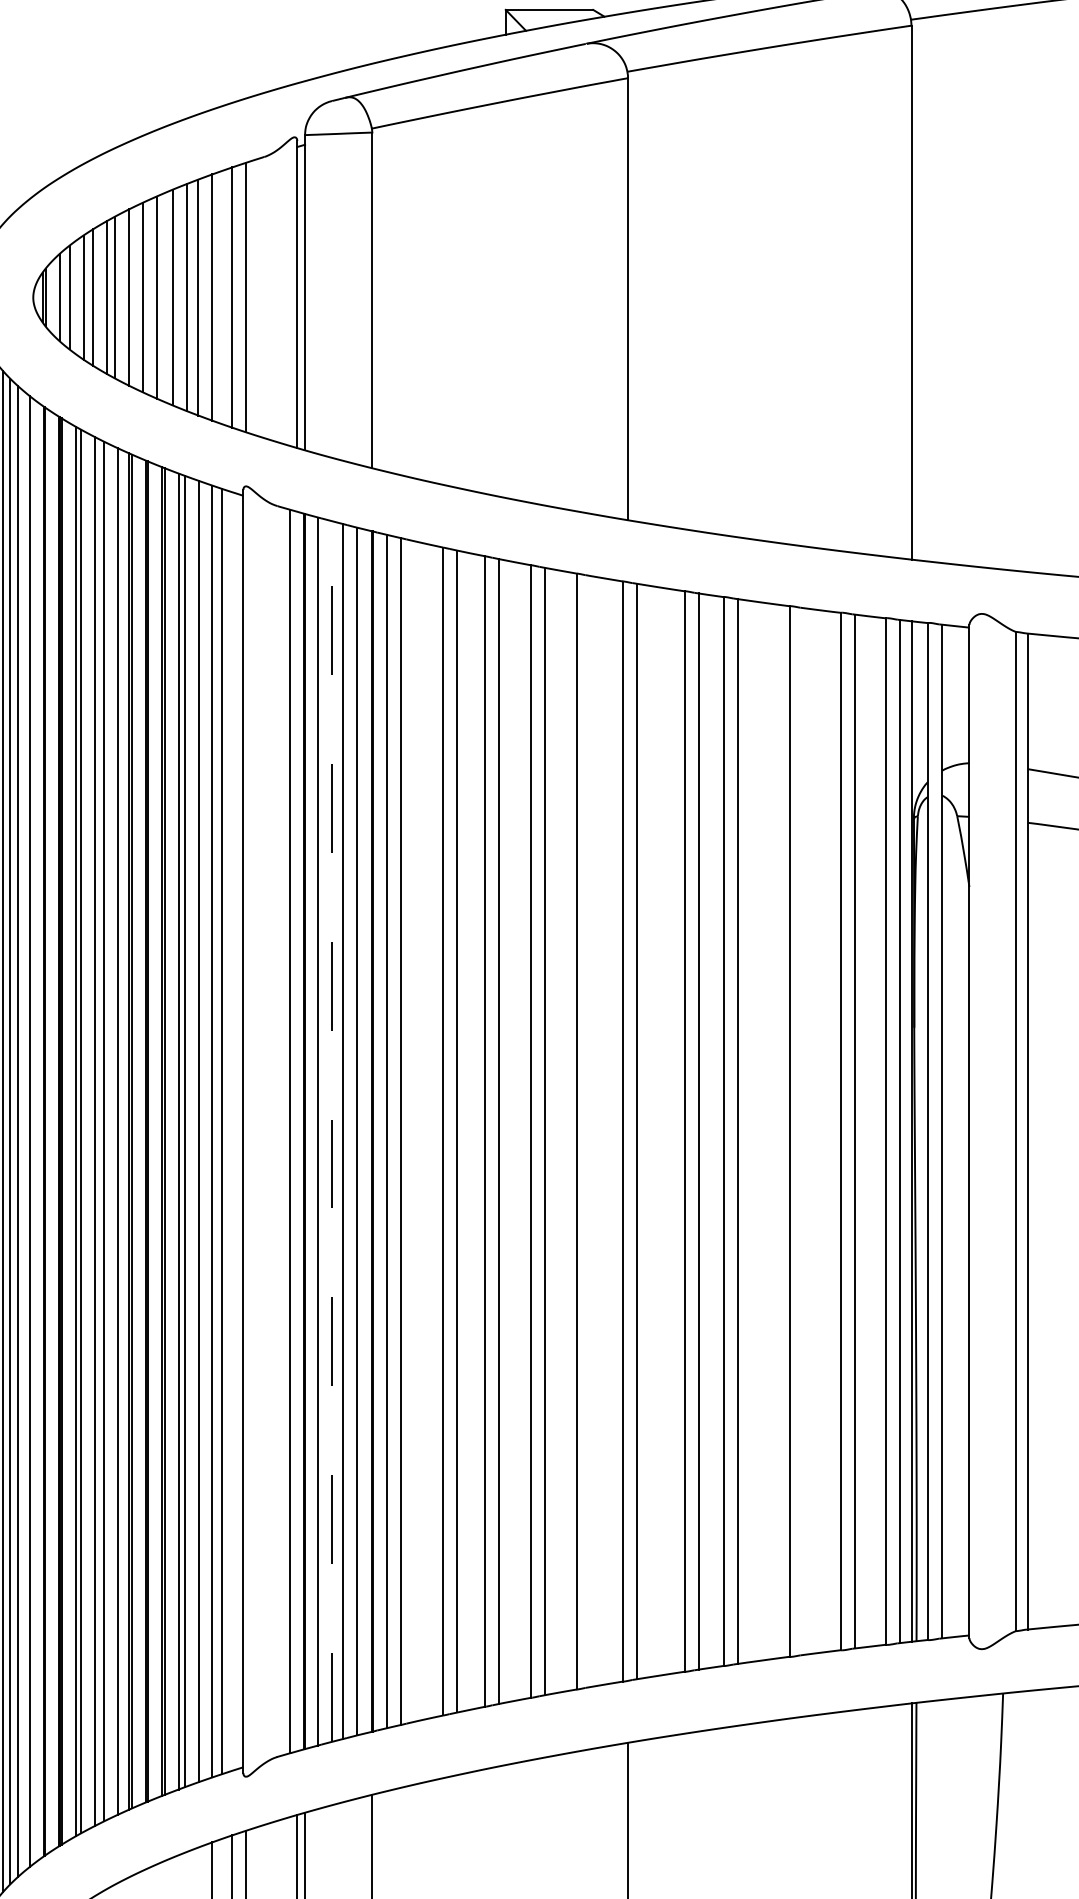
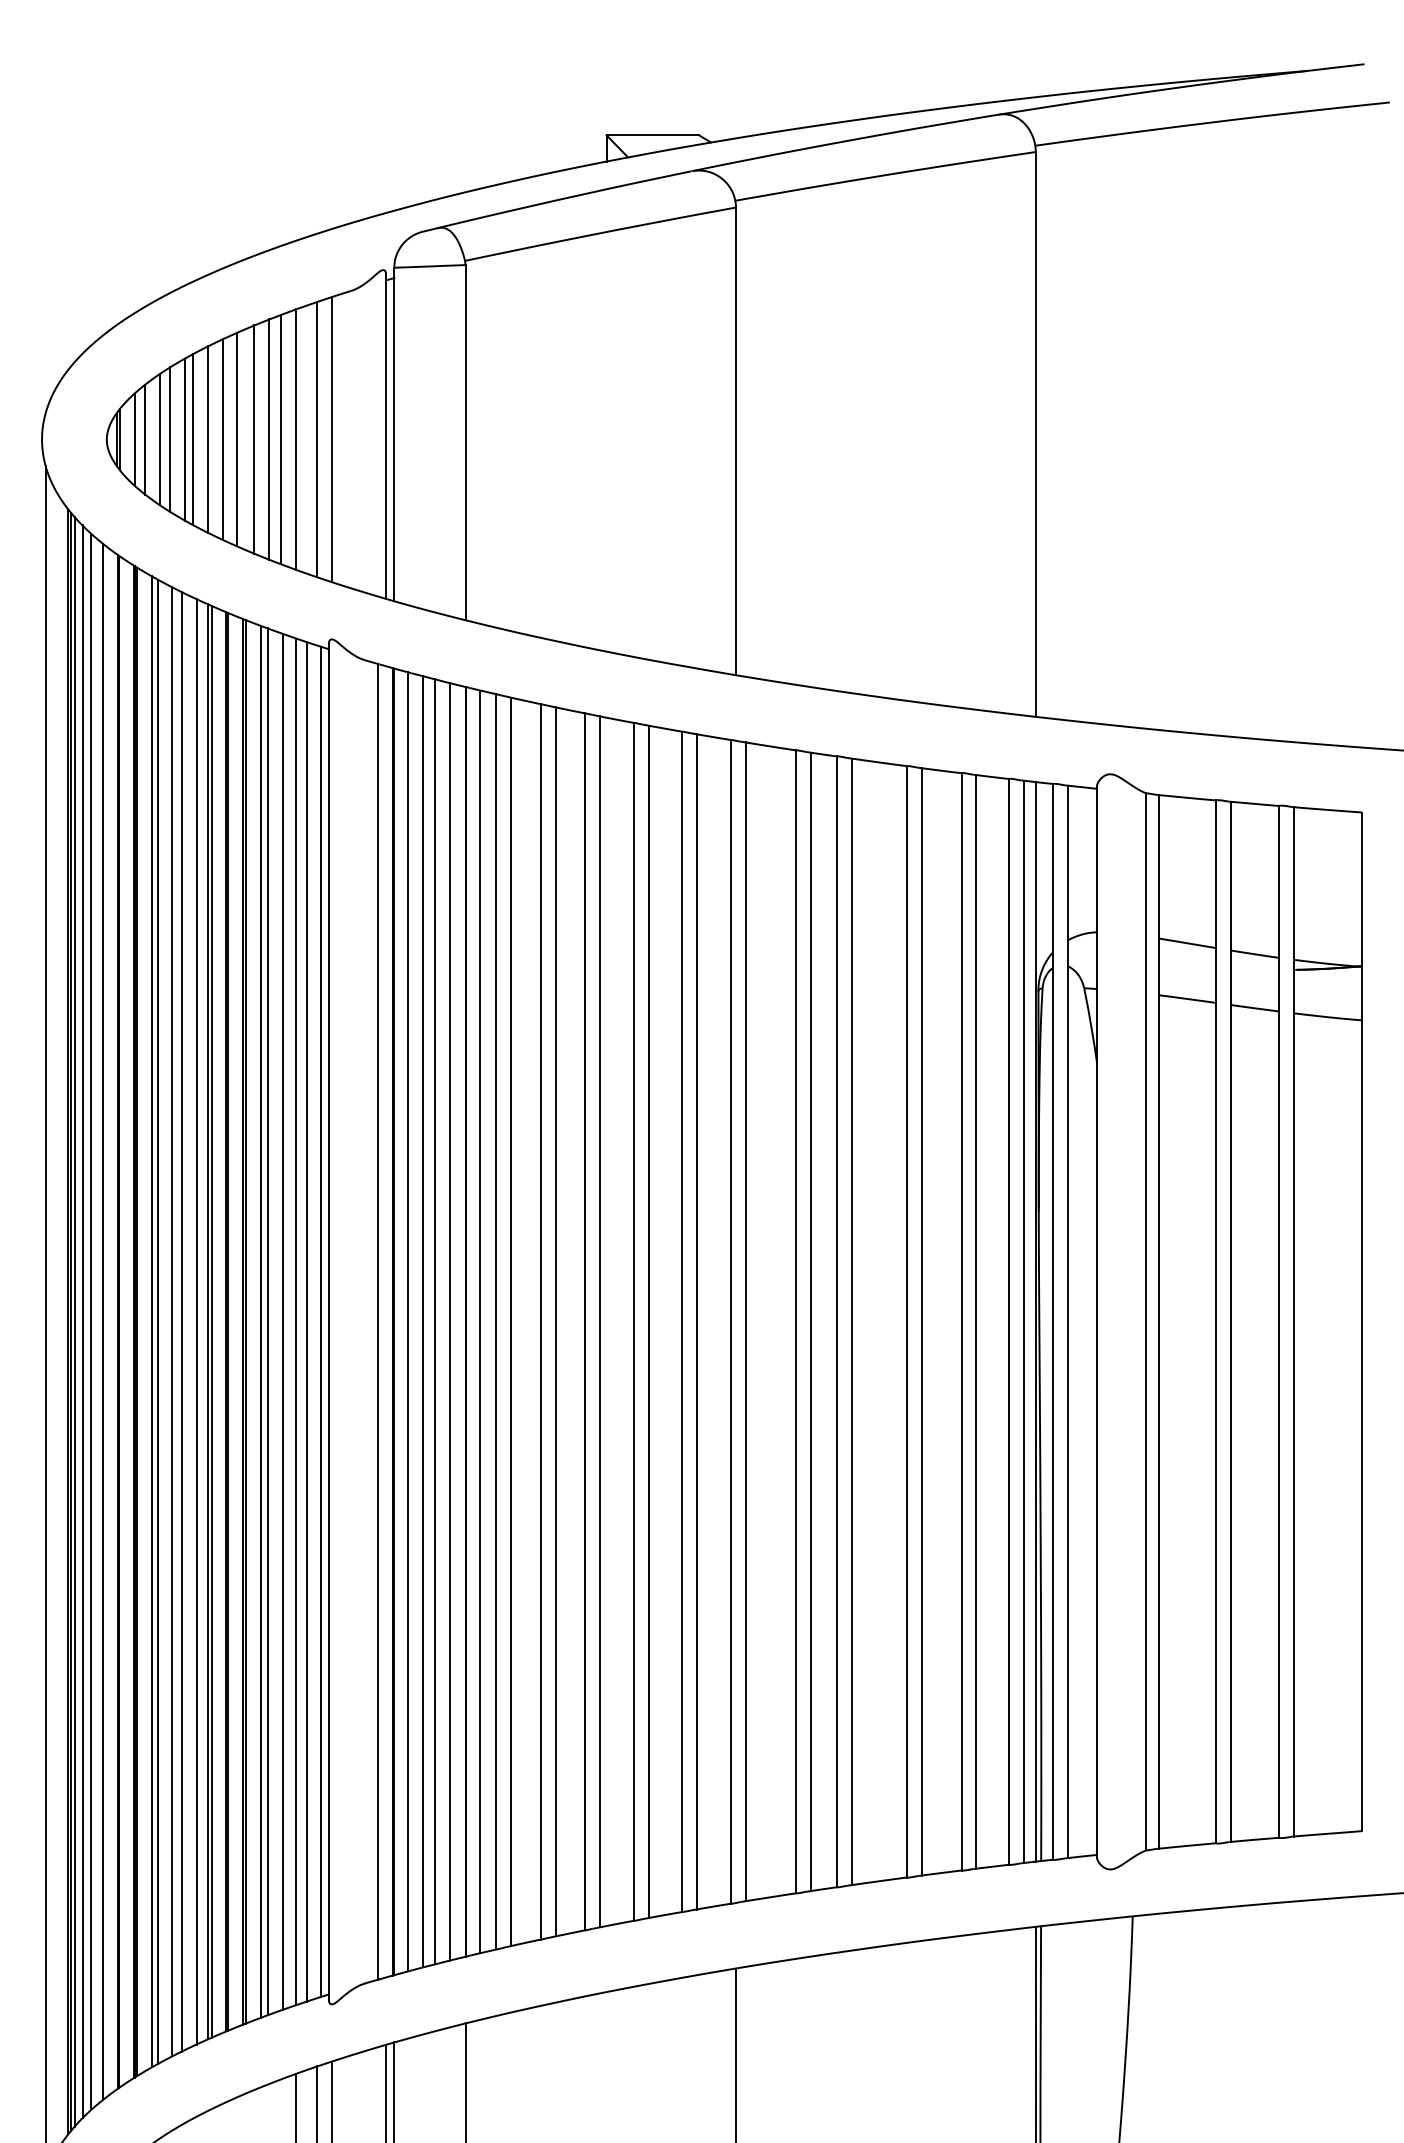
line: (236, 1131) -> (321, 1321), added
line: (332, 1131) -> (423, 1321), dashed -> solid
line: (414, 1131) -> (510, 1321), added
line: (590, 1131) -> (696, 1321), added
line: (803, 1131) -> (921, 1321), added

